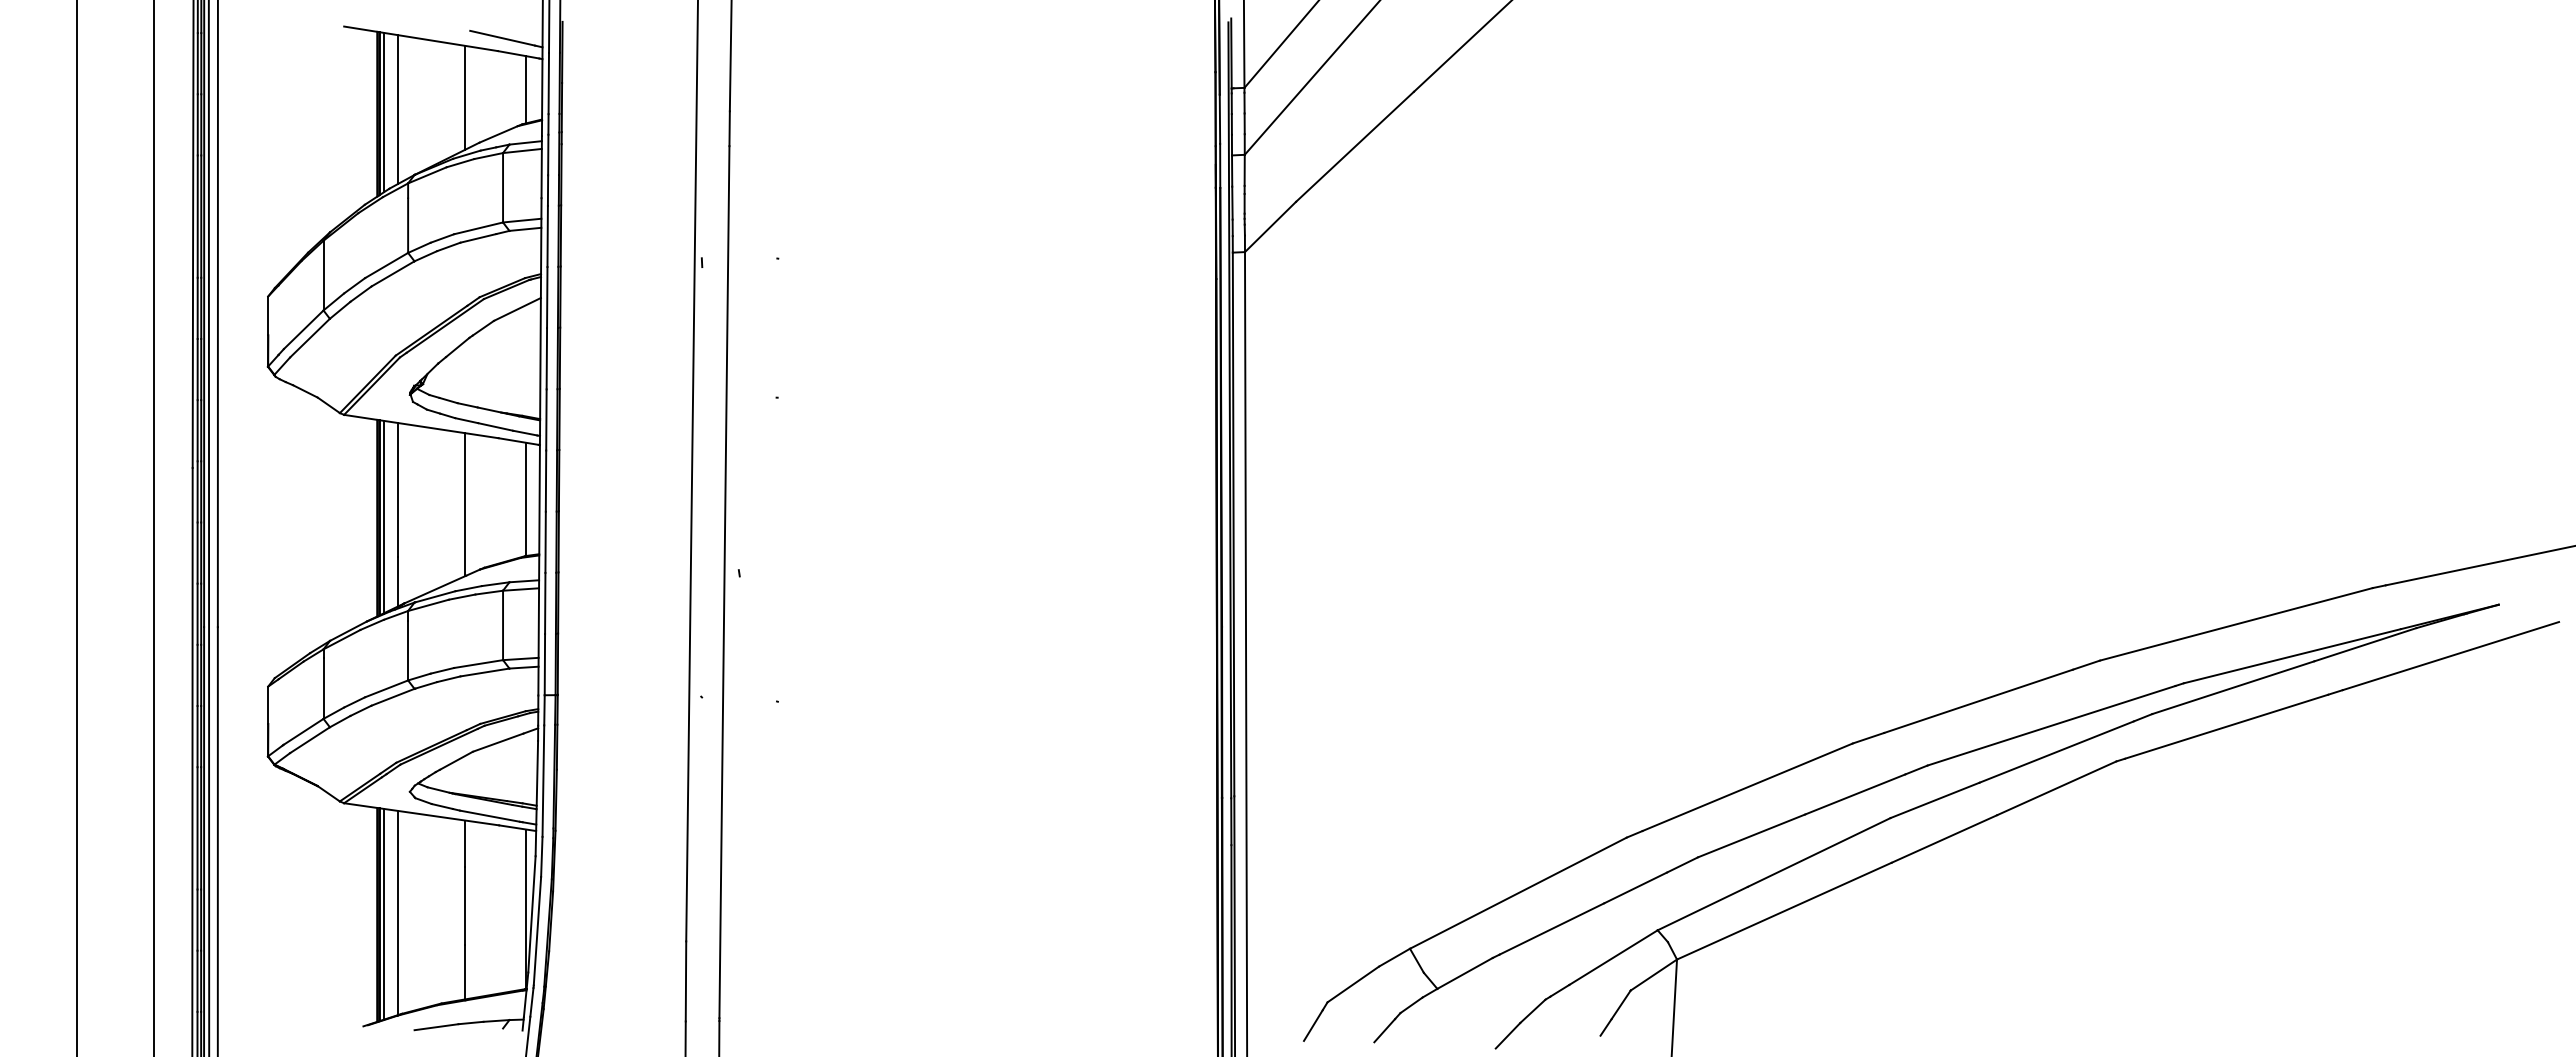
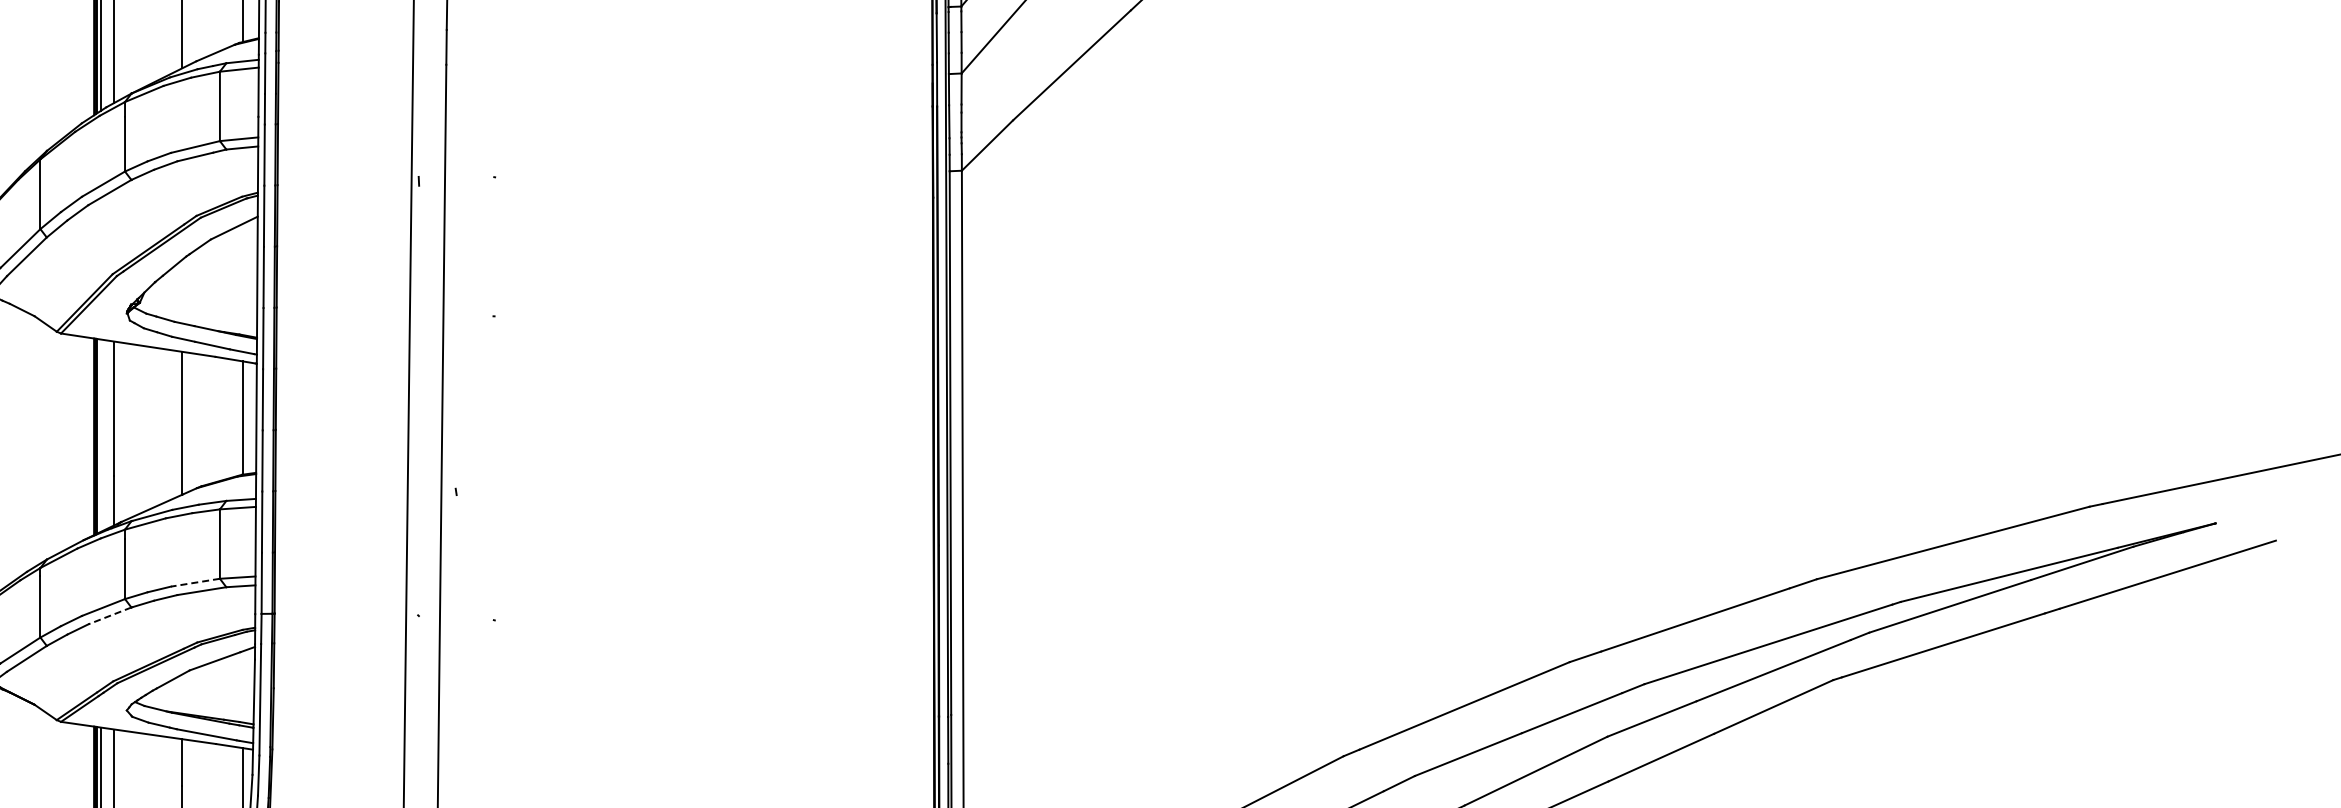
line: (383, 516) -> (100, 435), removed
line: (478, 664) -> (195, 583), solid -> dashed
line: (392, 697) -> (109, 616), solid -> dashed

